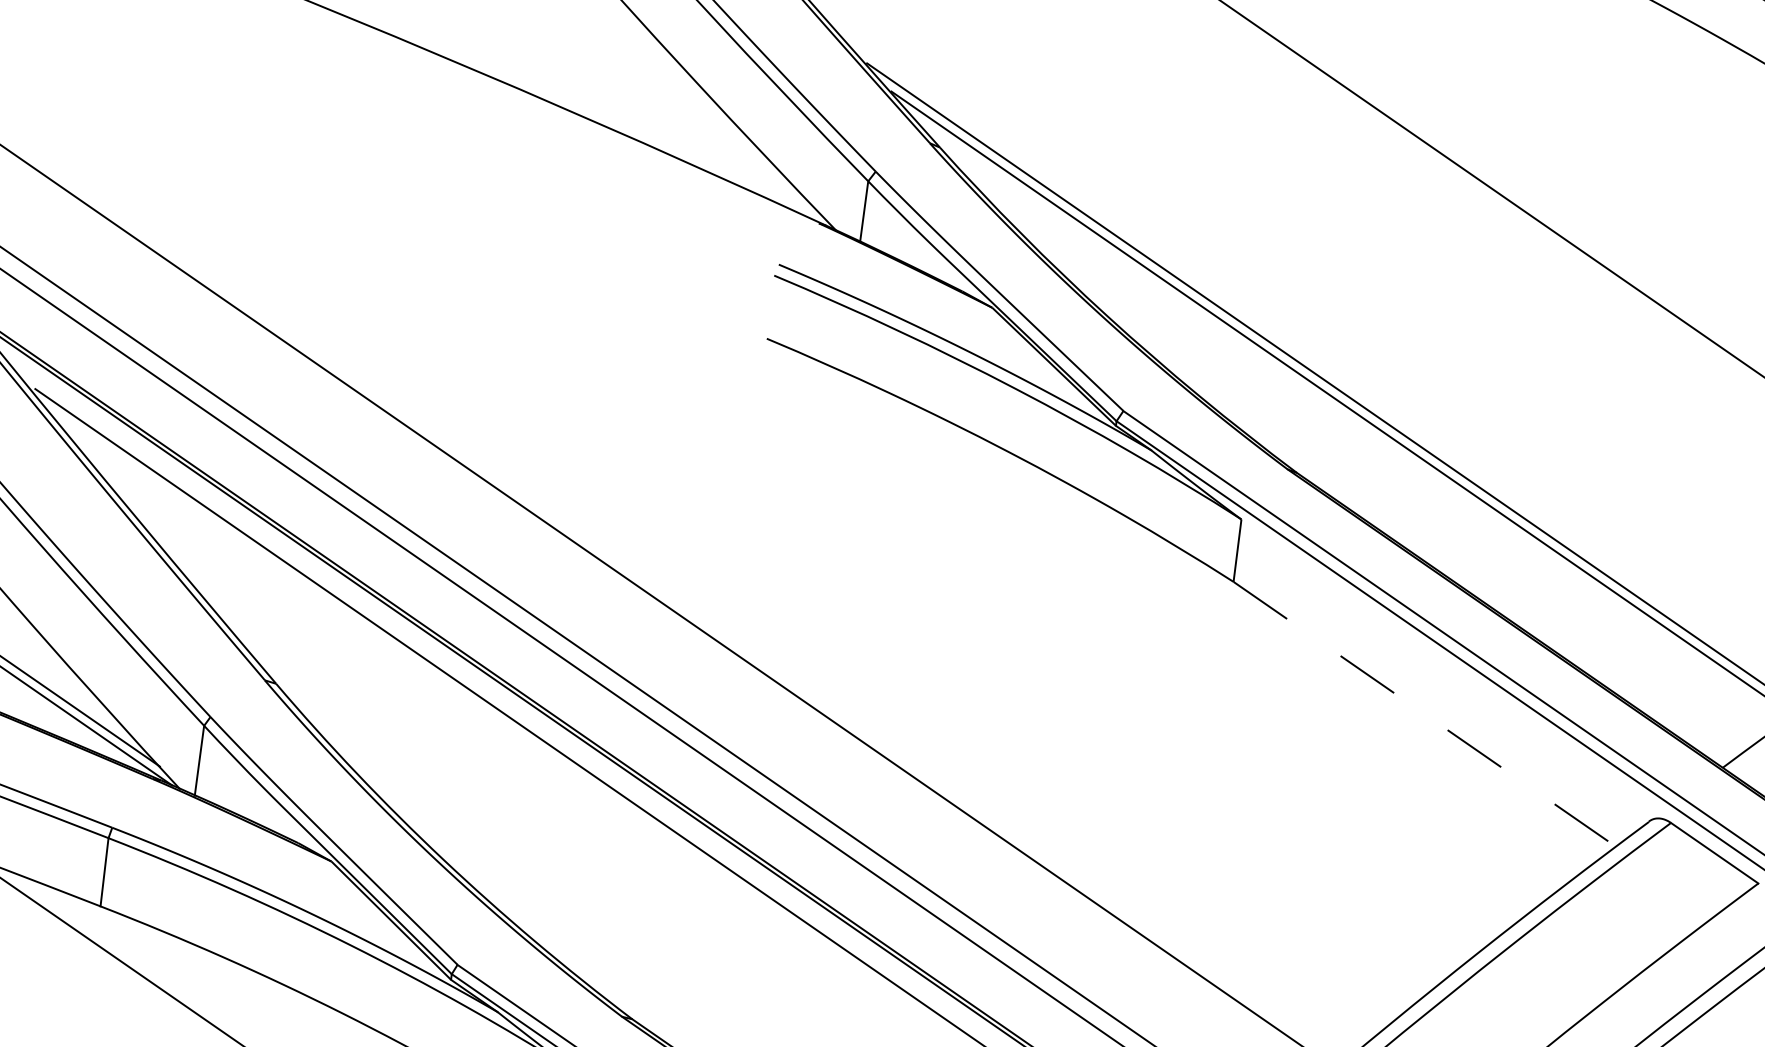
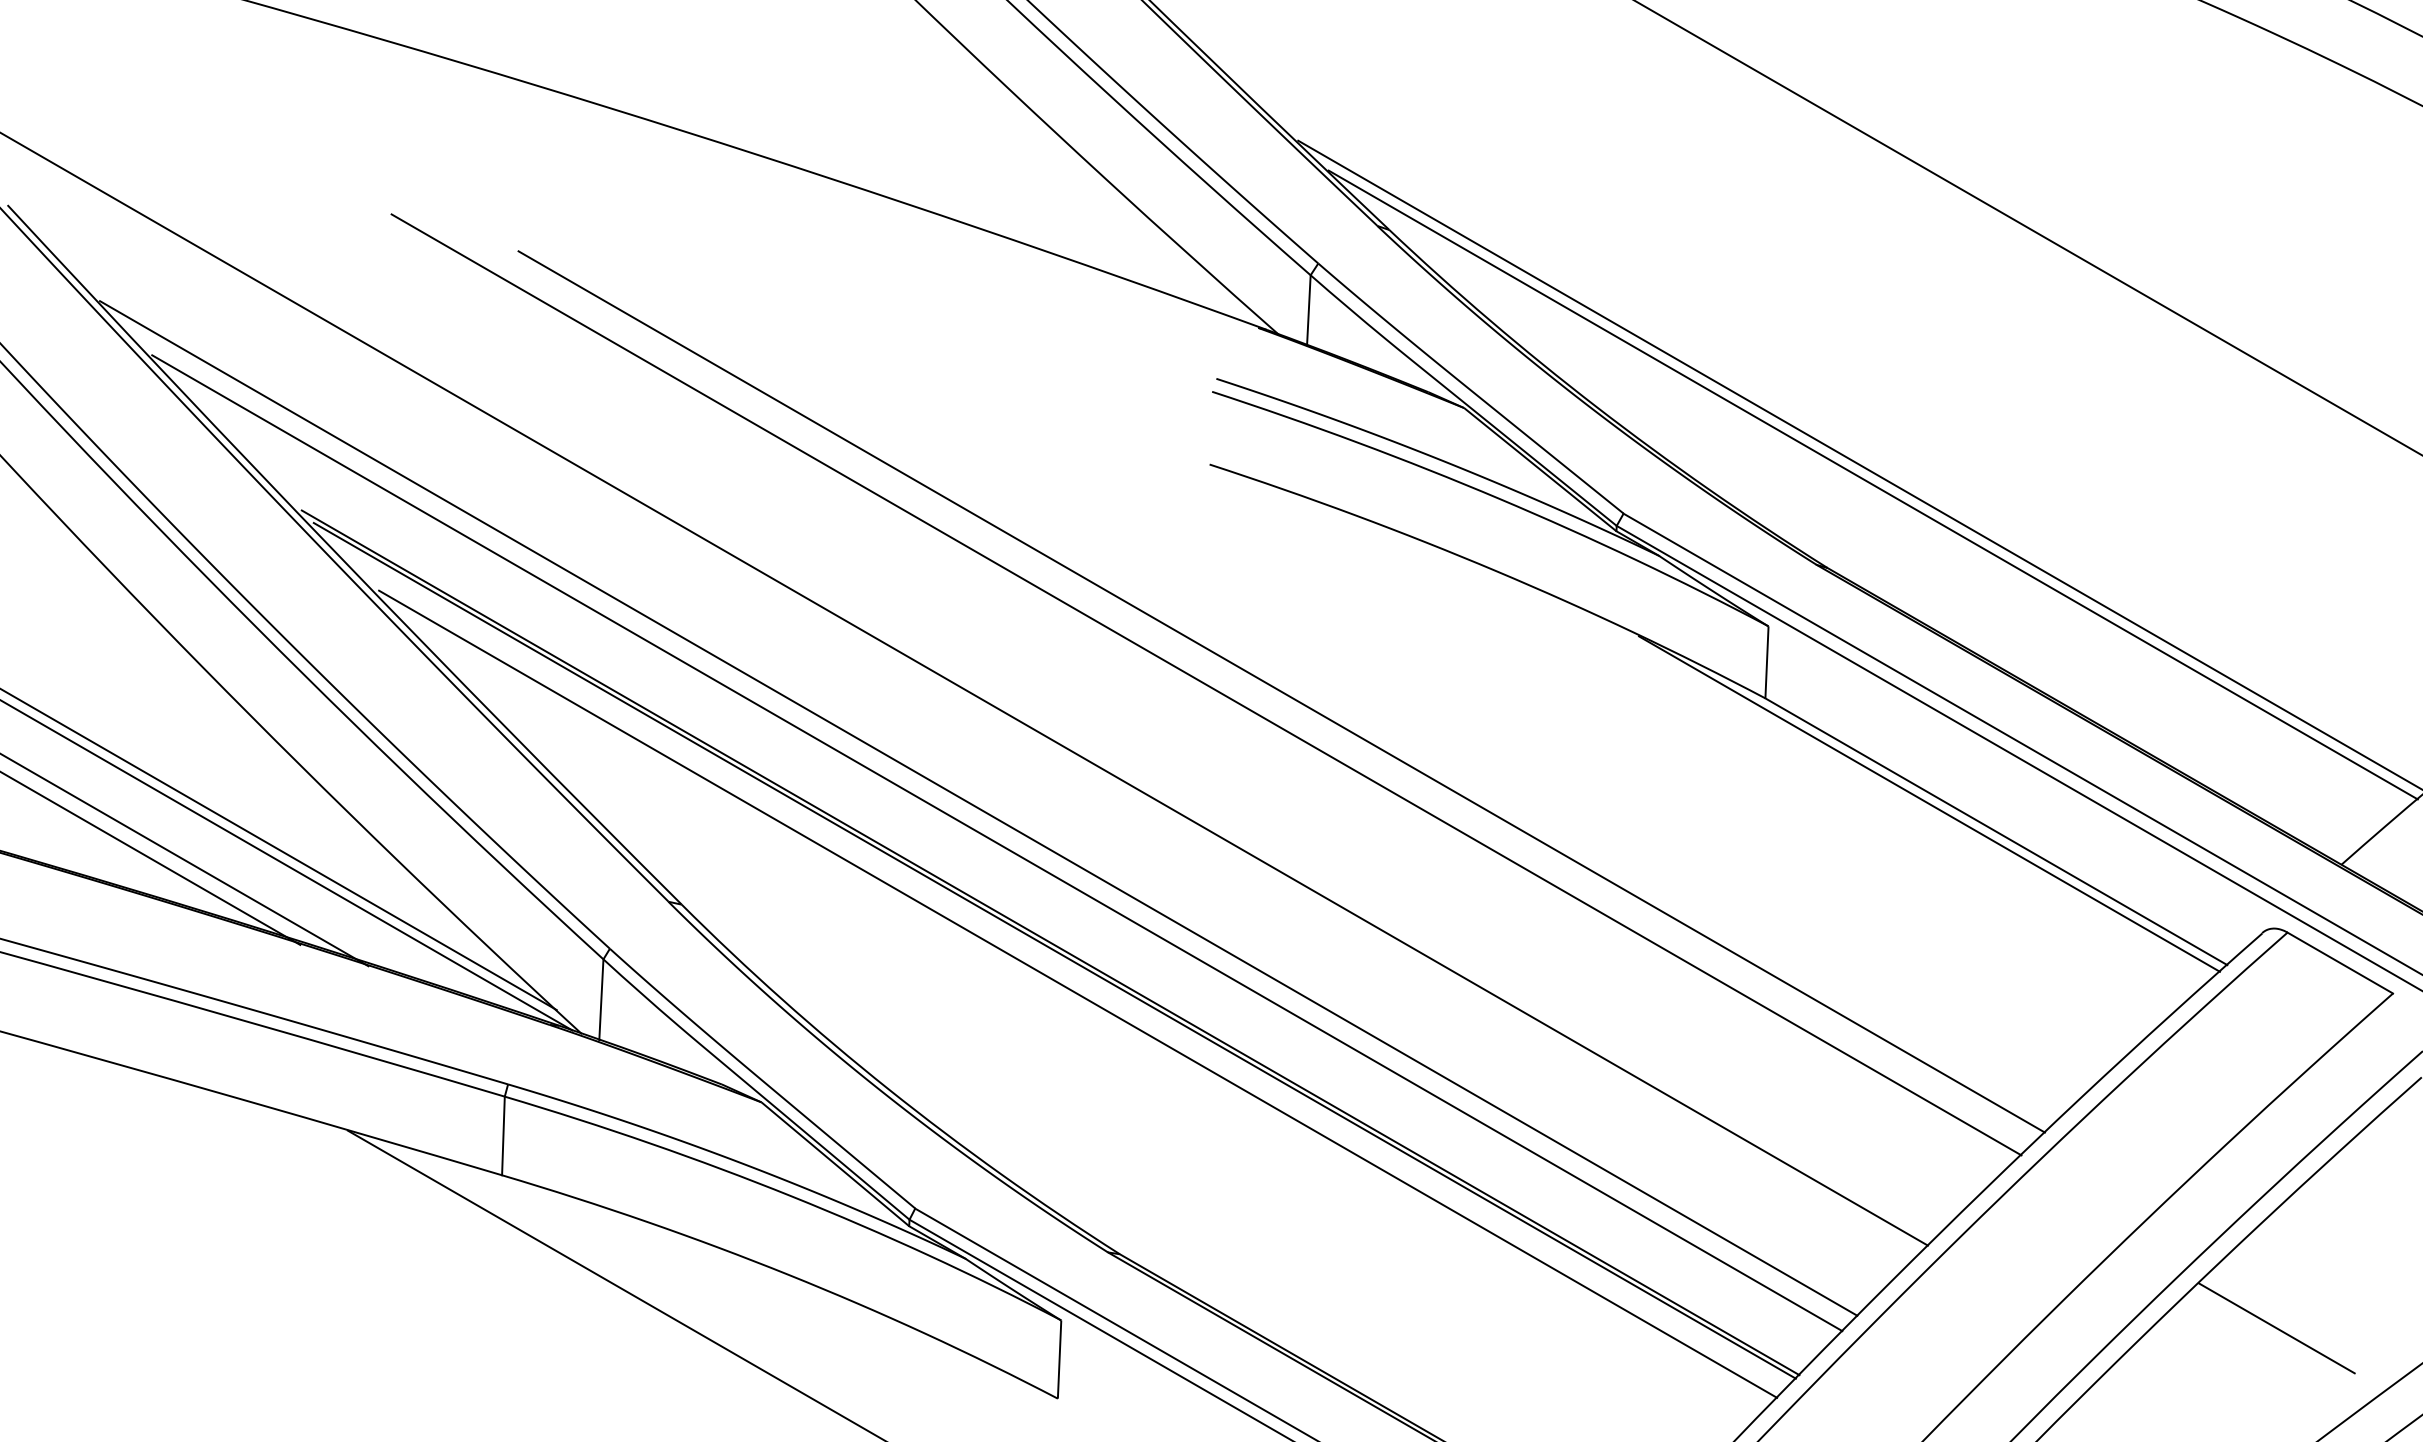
line: (748, 529) -> (1206, 684), added
line: (813, 541) -> (1281, 691), added
line: (1368, 685) -> (1929, 803), added
line: (1425, 714) -> (1996, 831), dashed -> solid

